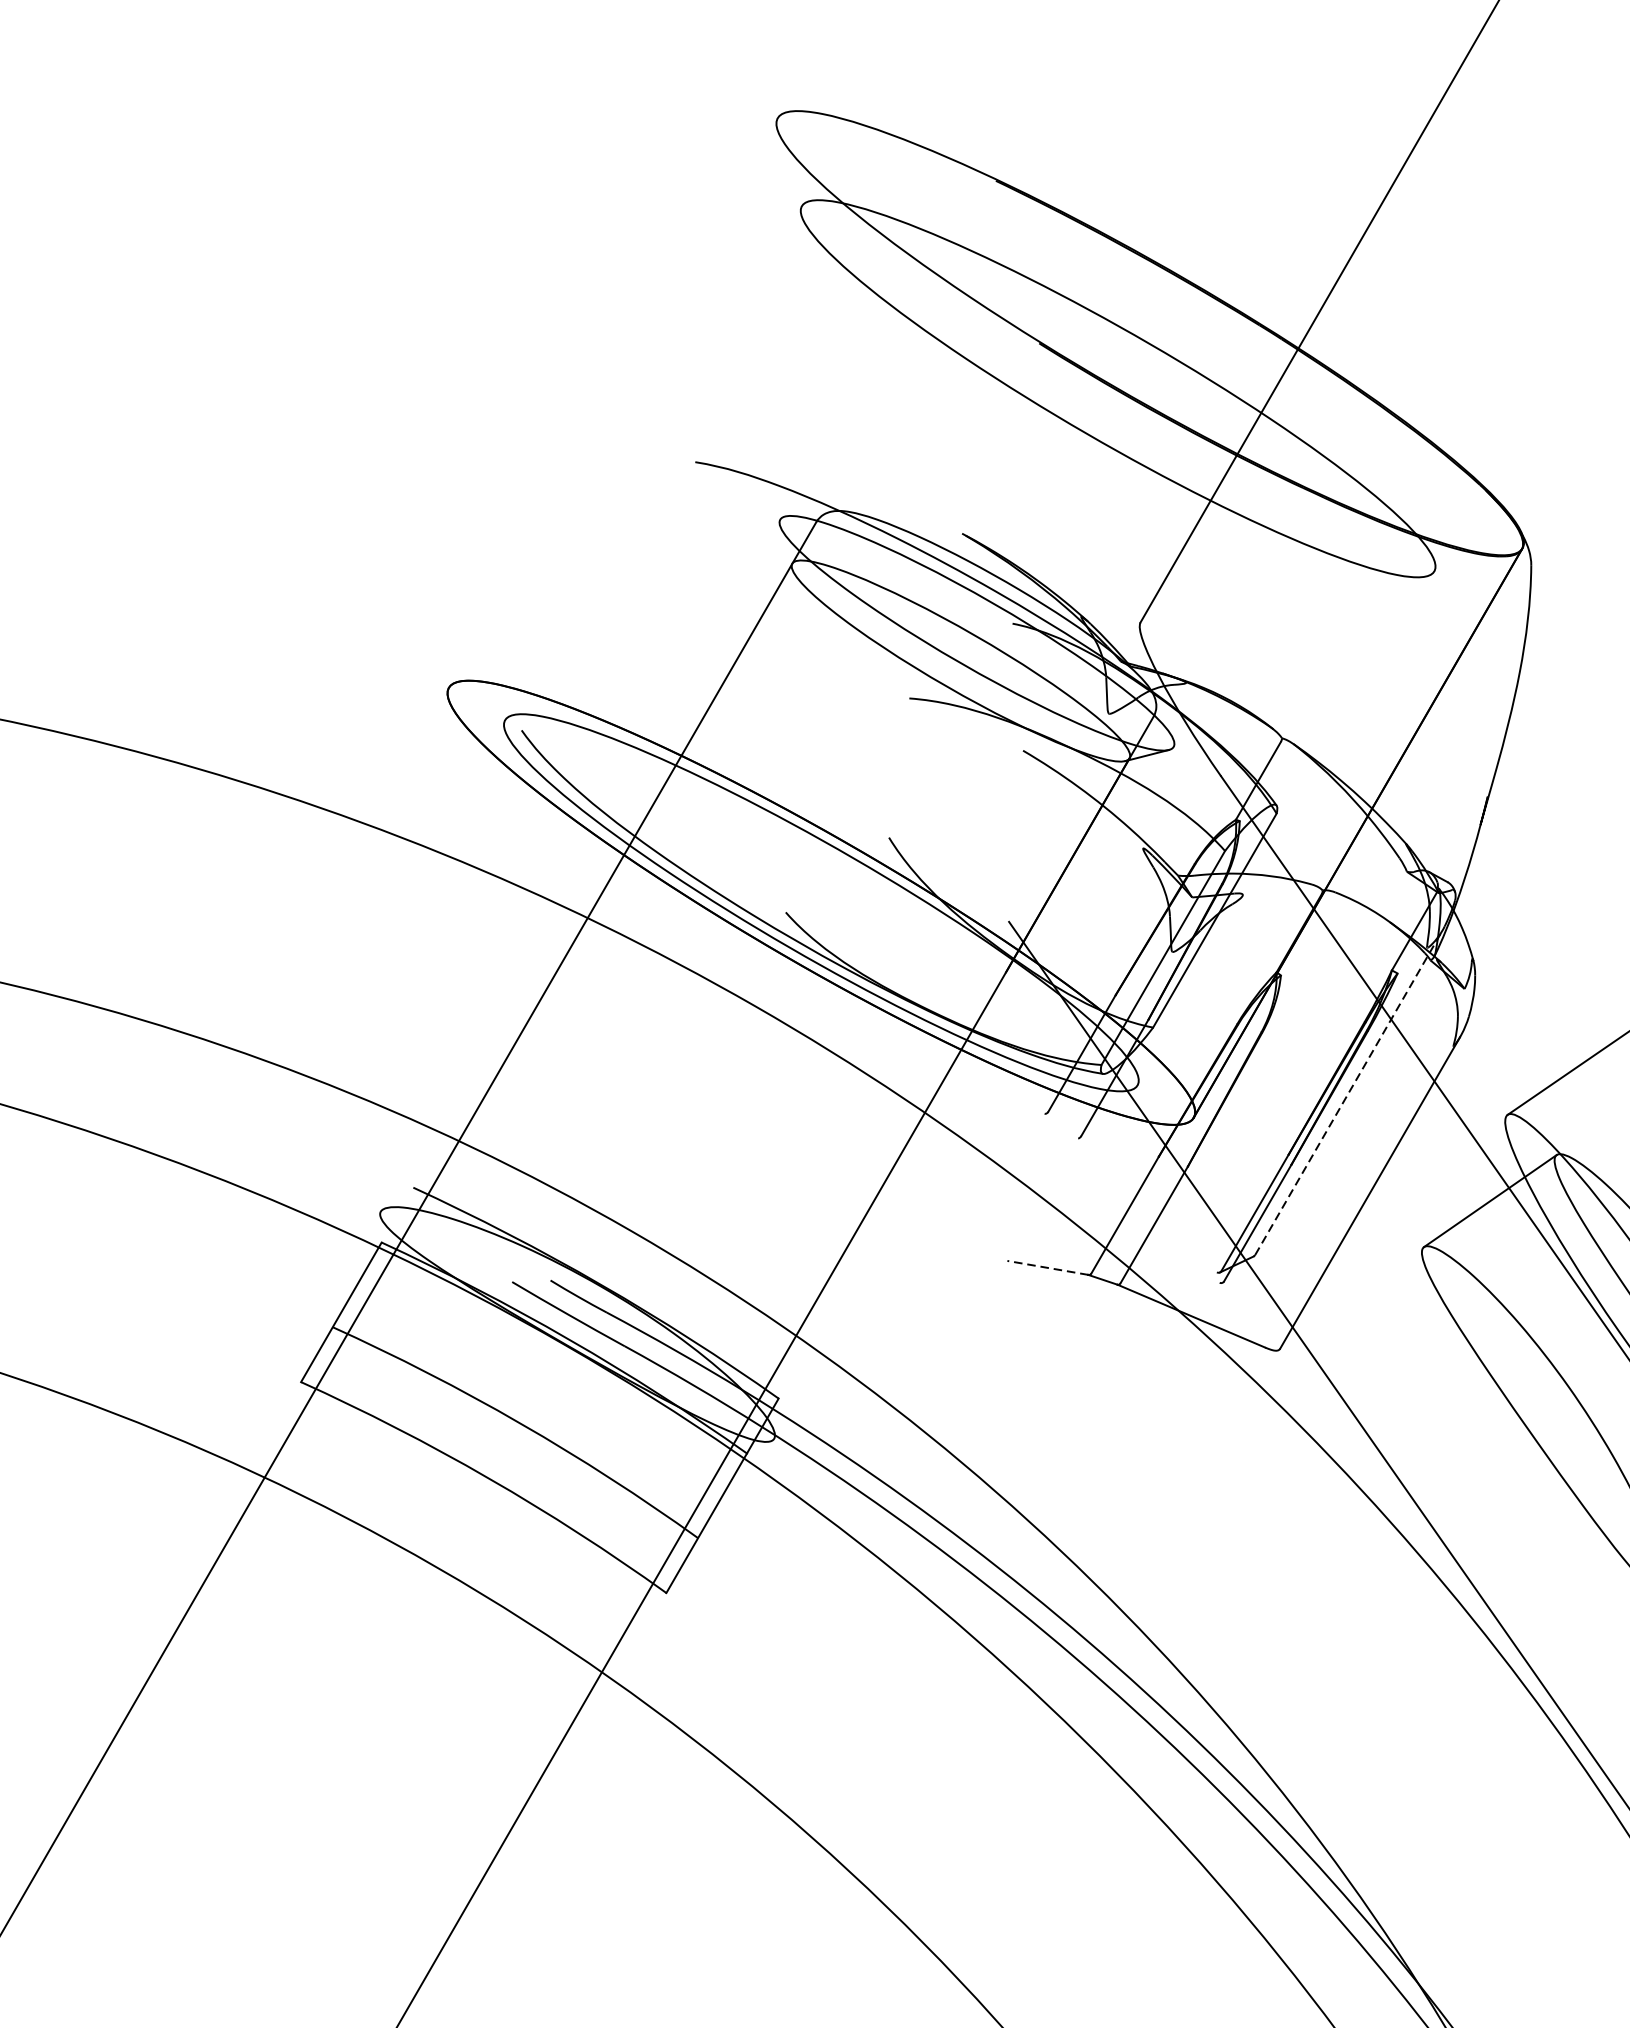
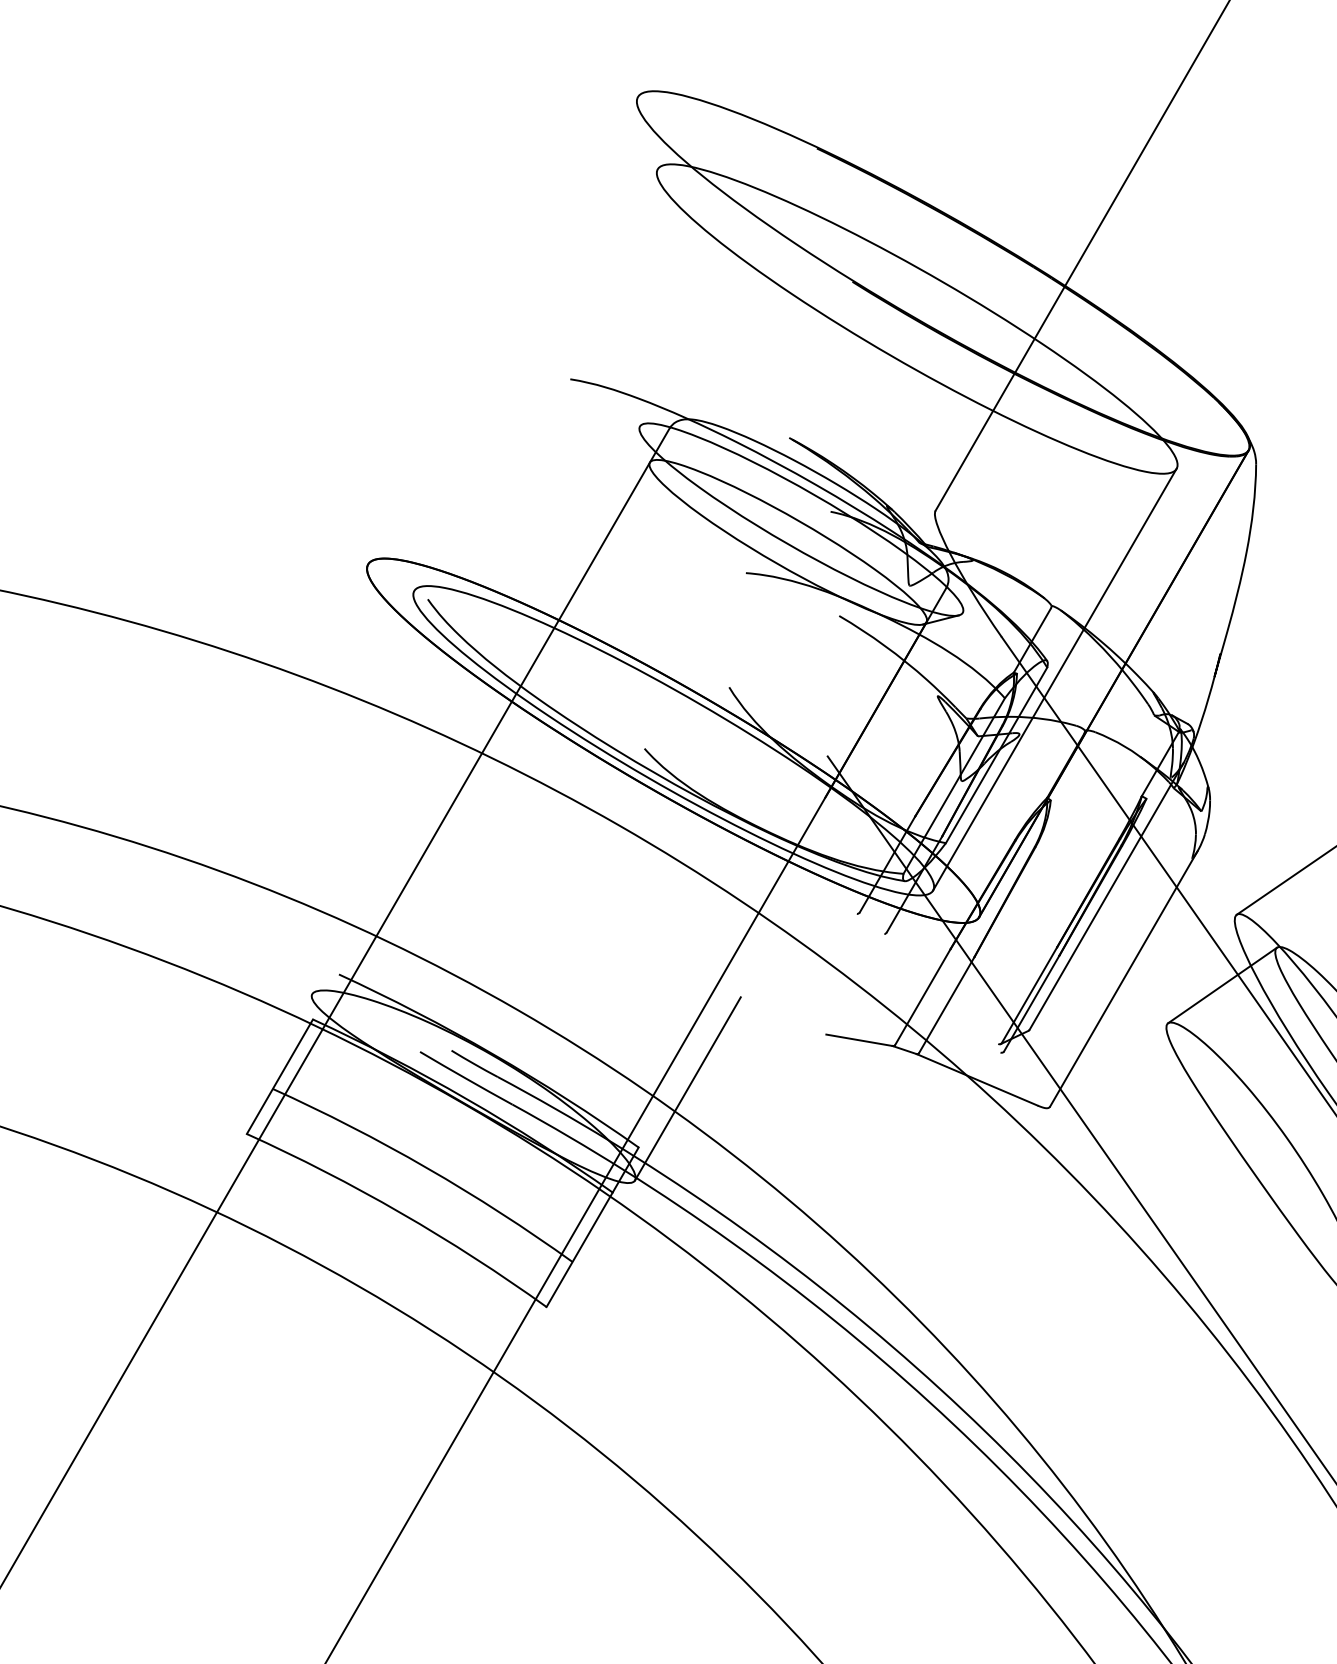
line: (1285, 828) -> (1054, 679), added
line: (1348, 1092) -> (1106, 896), dashed -> solid
line: (1047, 1268) -> (859, 1040), dashed -> solid
line: (838, 1326) -> (687, 1088), added

